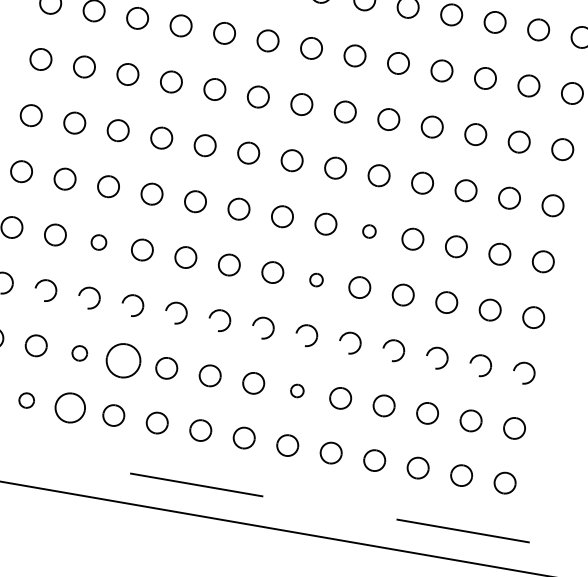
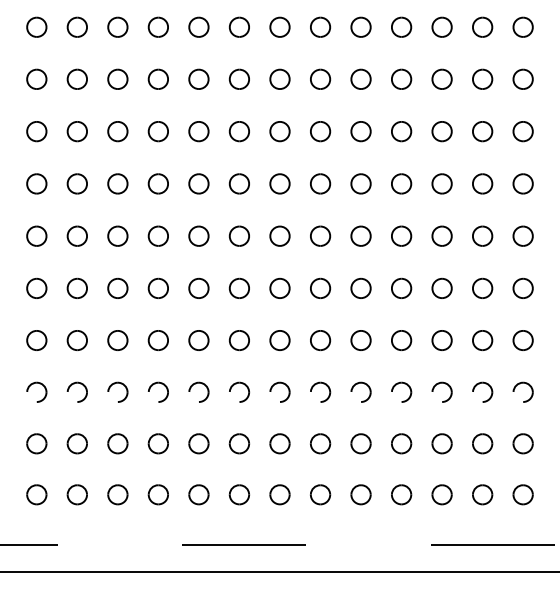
part: (369, 230) -> (360, 287), size x1.67
part: (98, 242) -> (117, 340), size x1.43
part: (316, 280) -> (320, 340), size x1.67
part: (79, 352) -> (117, 443), size x1.43
part: (122, 360) -> (157, 443), size x0.62
part: (297, 390) -> (320, 443), size x1.67
part: (25, 400) -> (76, 494), size x1.43
part: (69, 407) -> (117, 494), size x0.71

